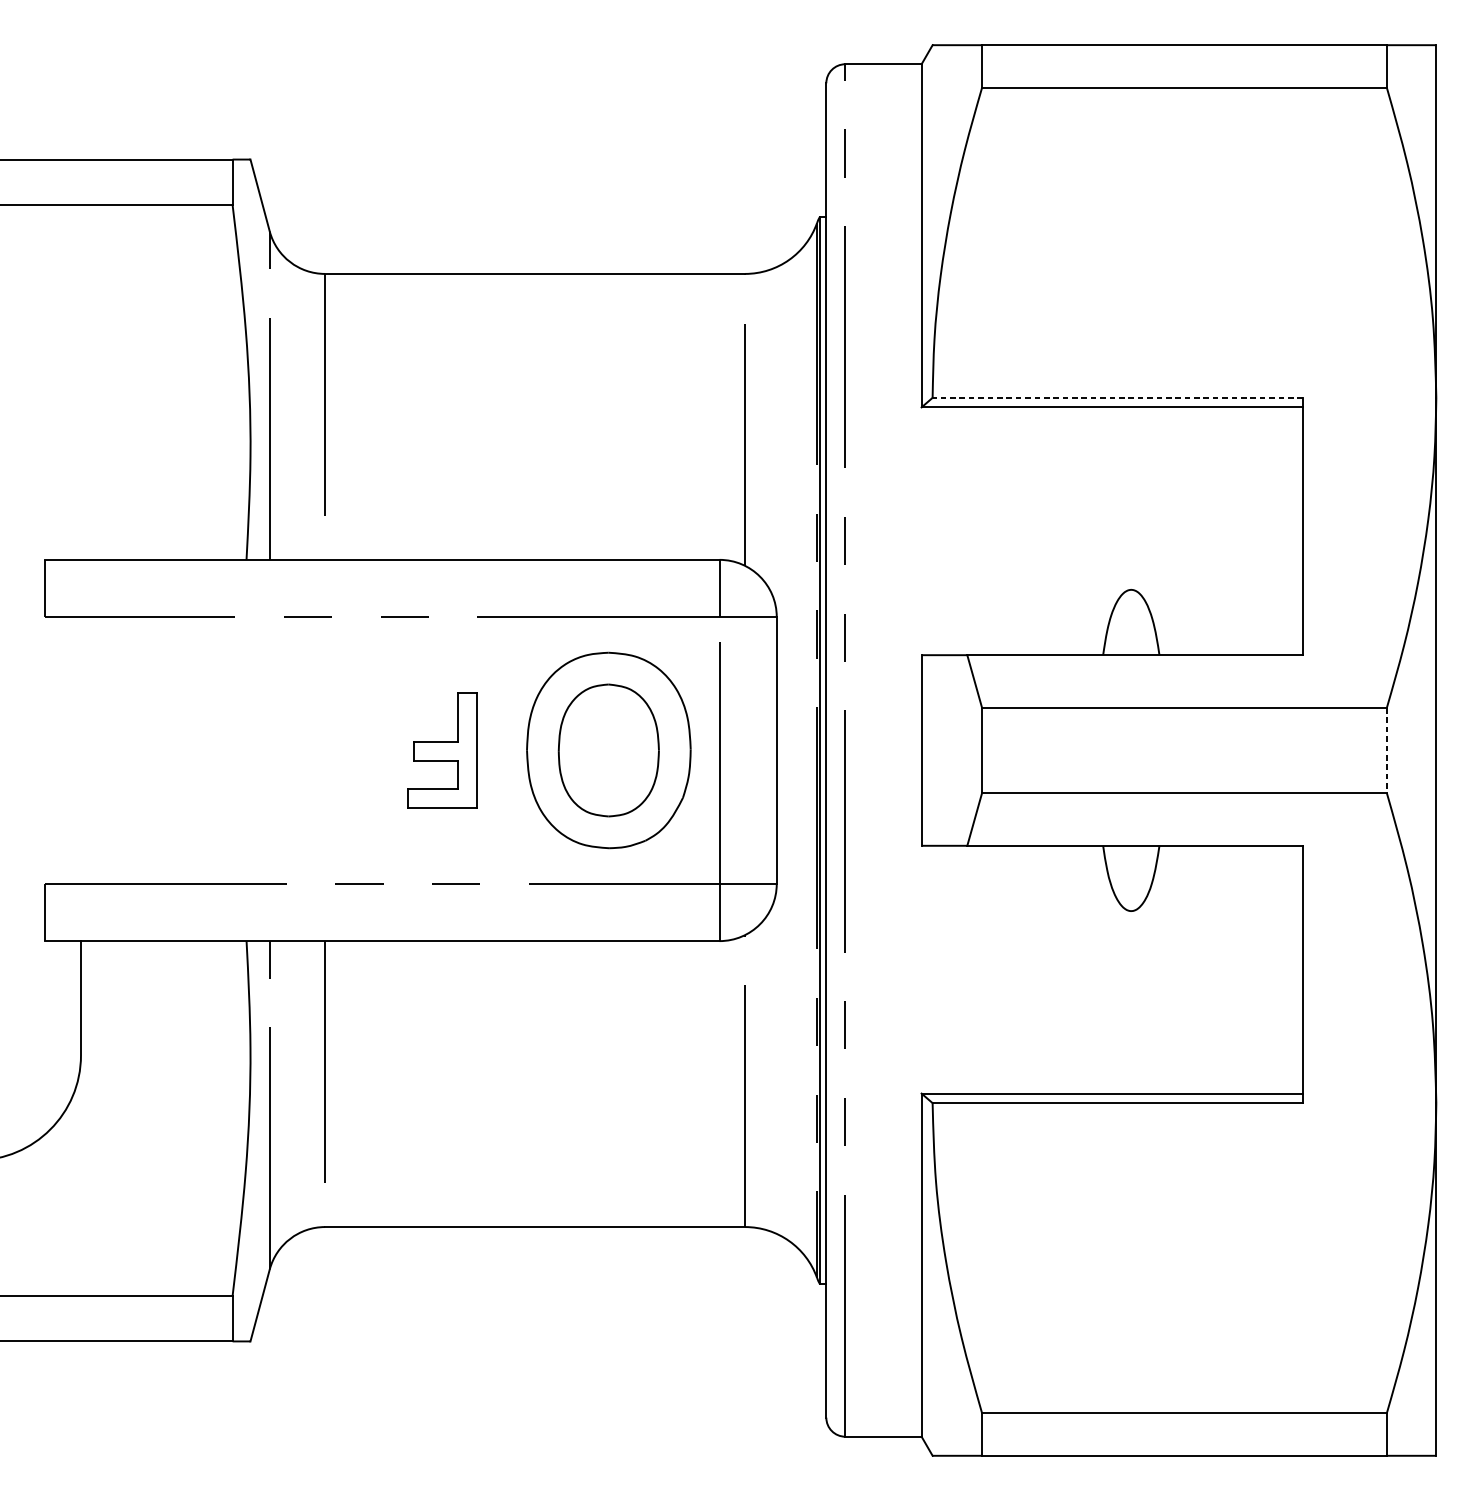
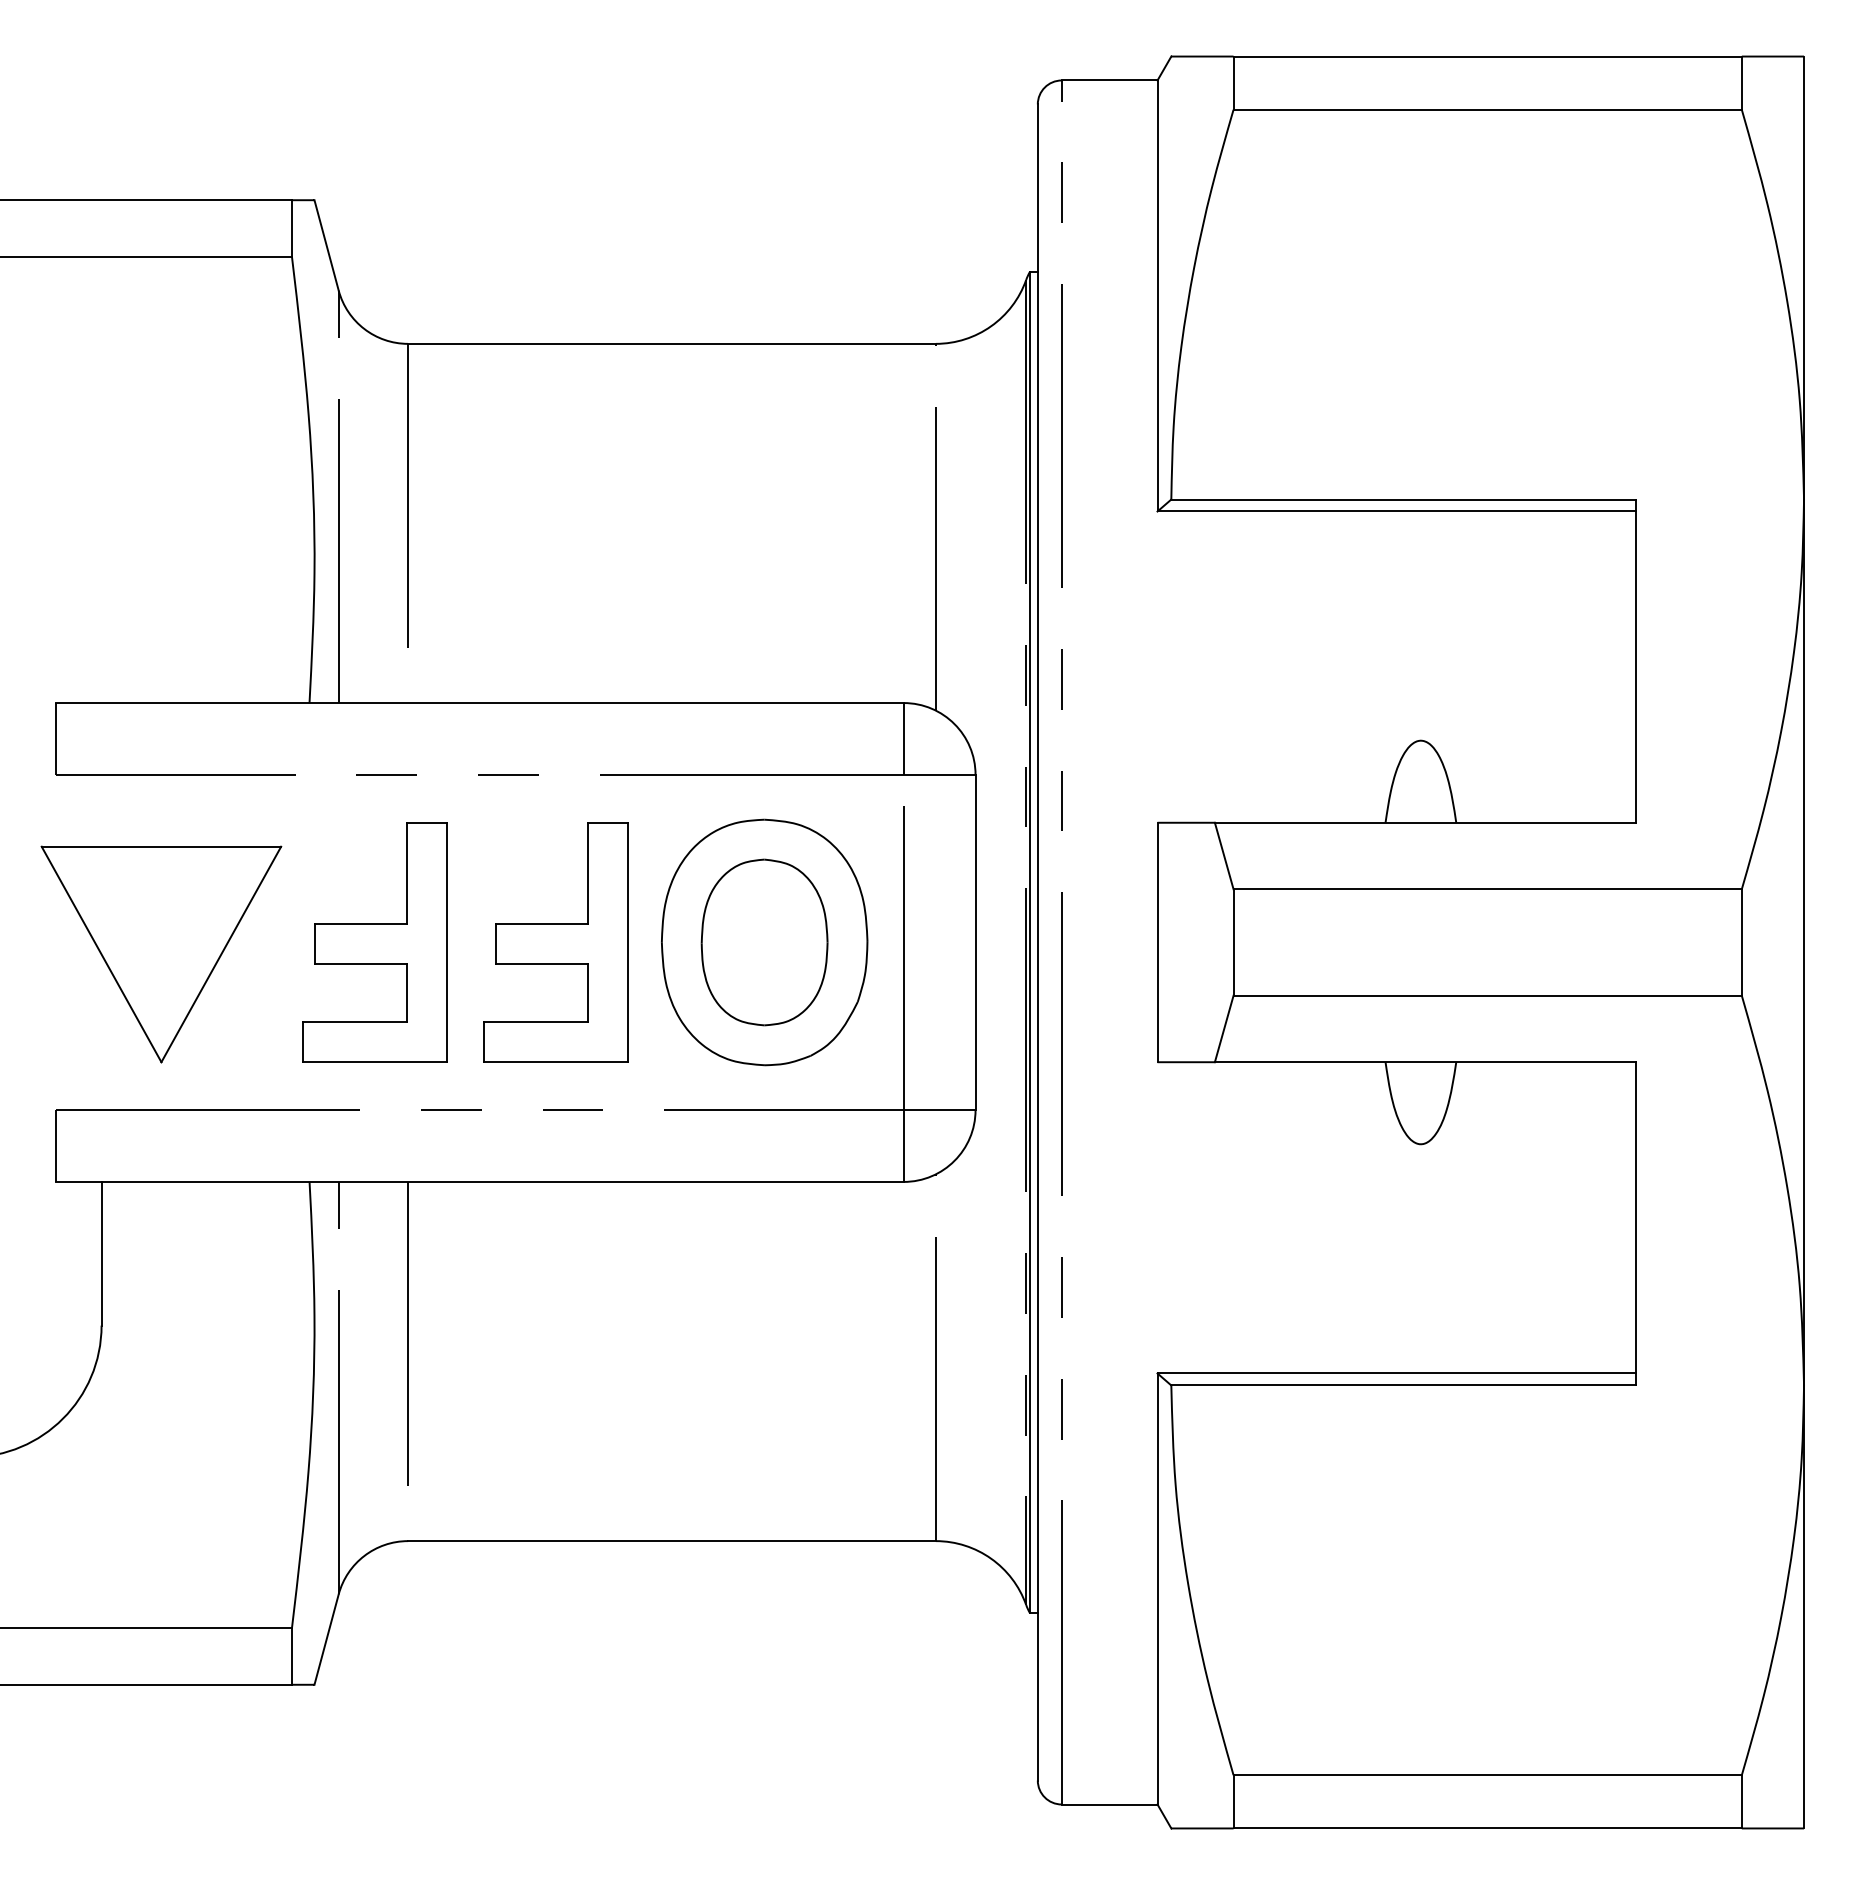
line: (1117, 397) -> (1403, 499), dashed -> solid
part: (298, 750) -> (374, 942), added
part: (442, 750) -> (555, 942), size x1.67
line: (1386, 750) -> (1741, 942), dashed -> solid
part: (128, 760) -> (161, 954), added

